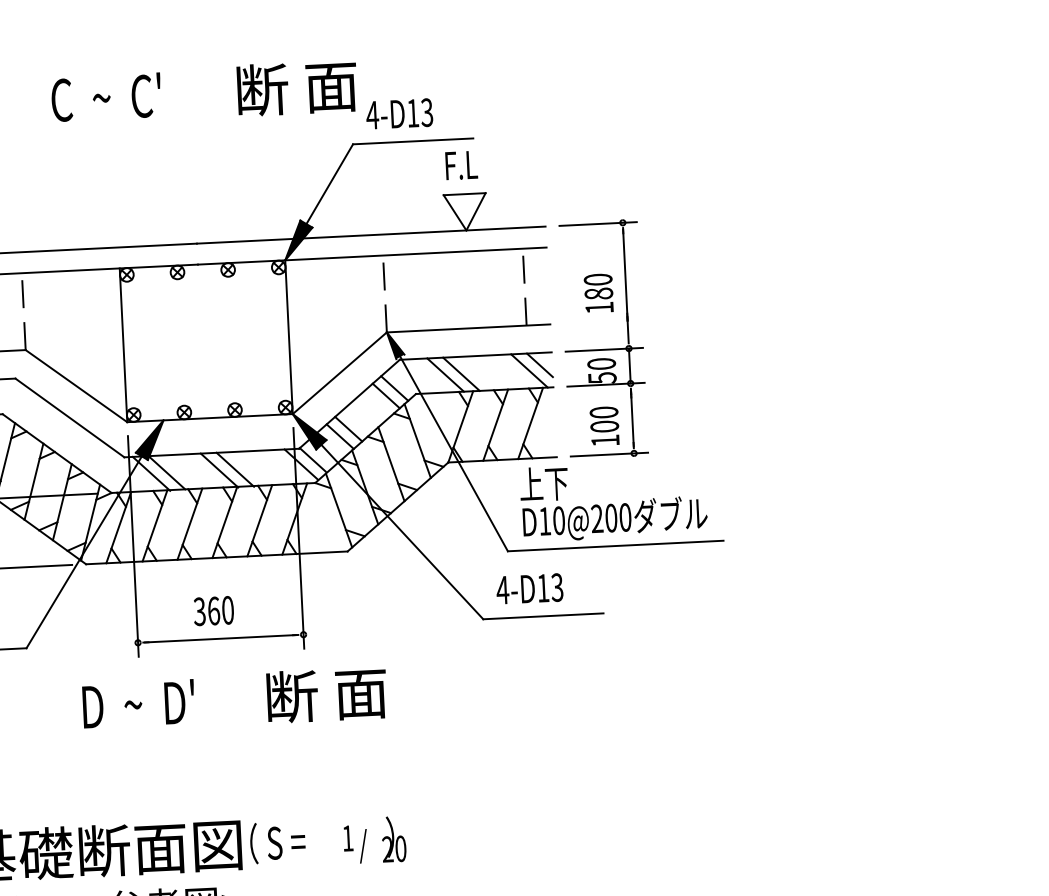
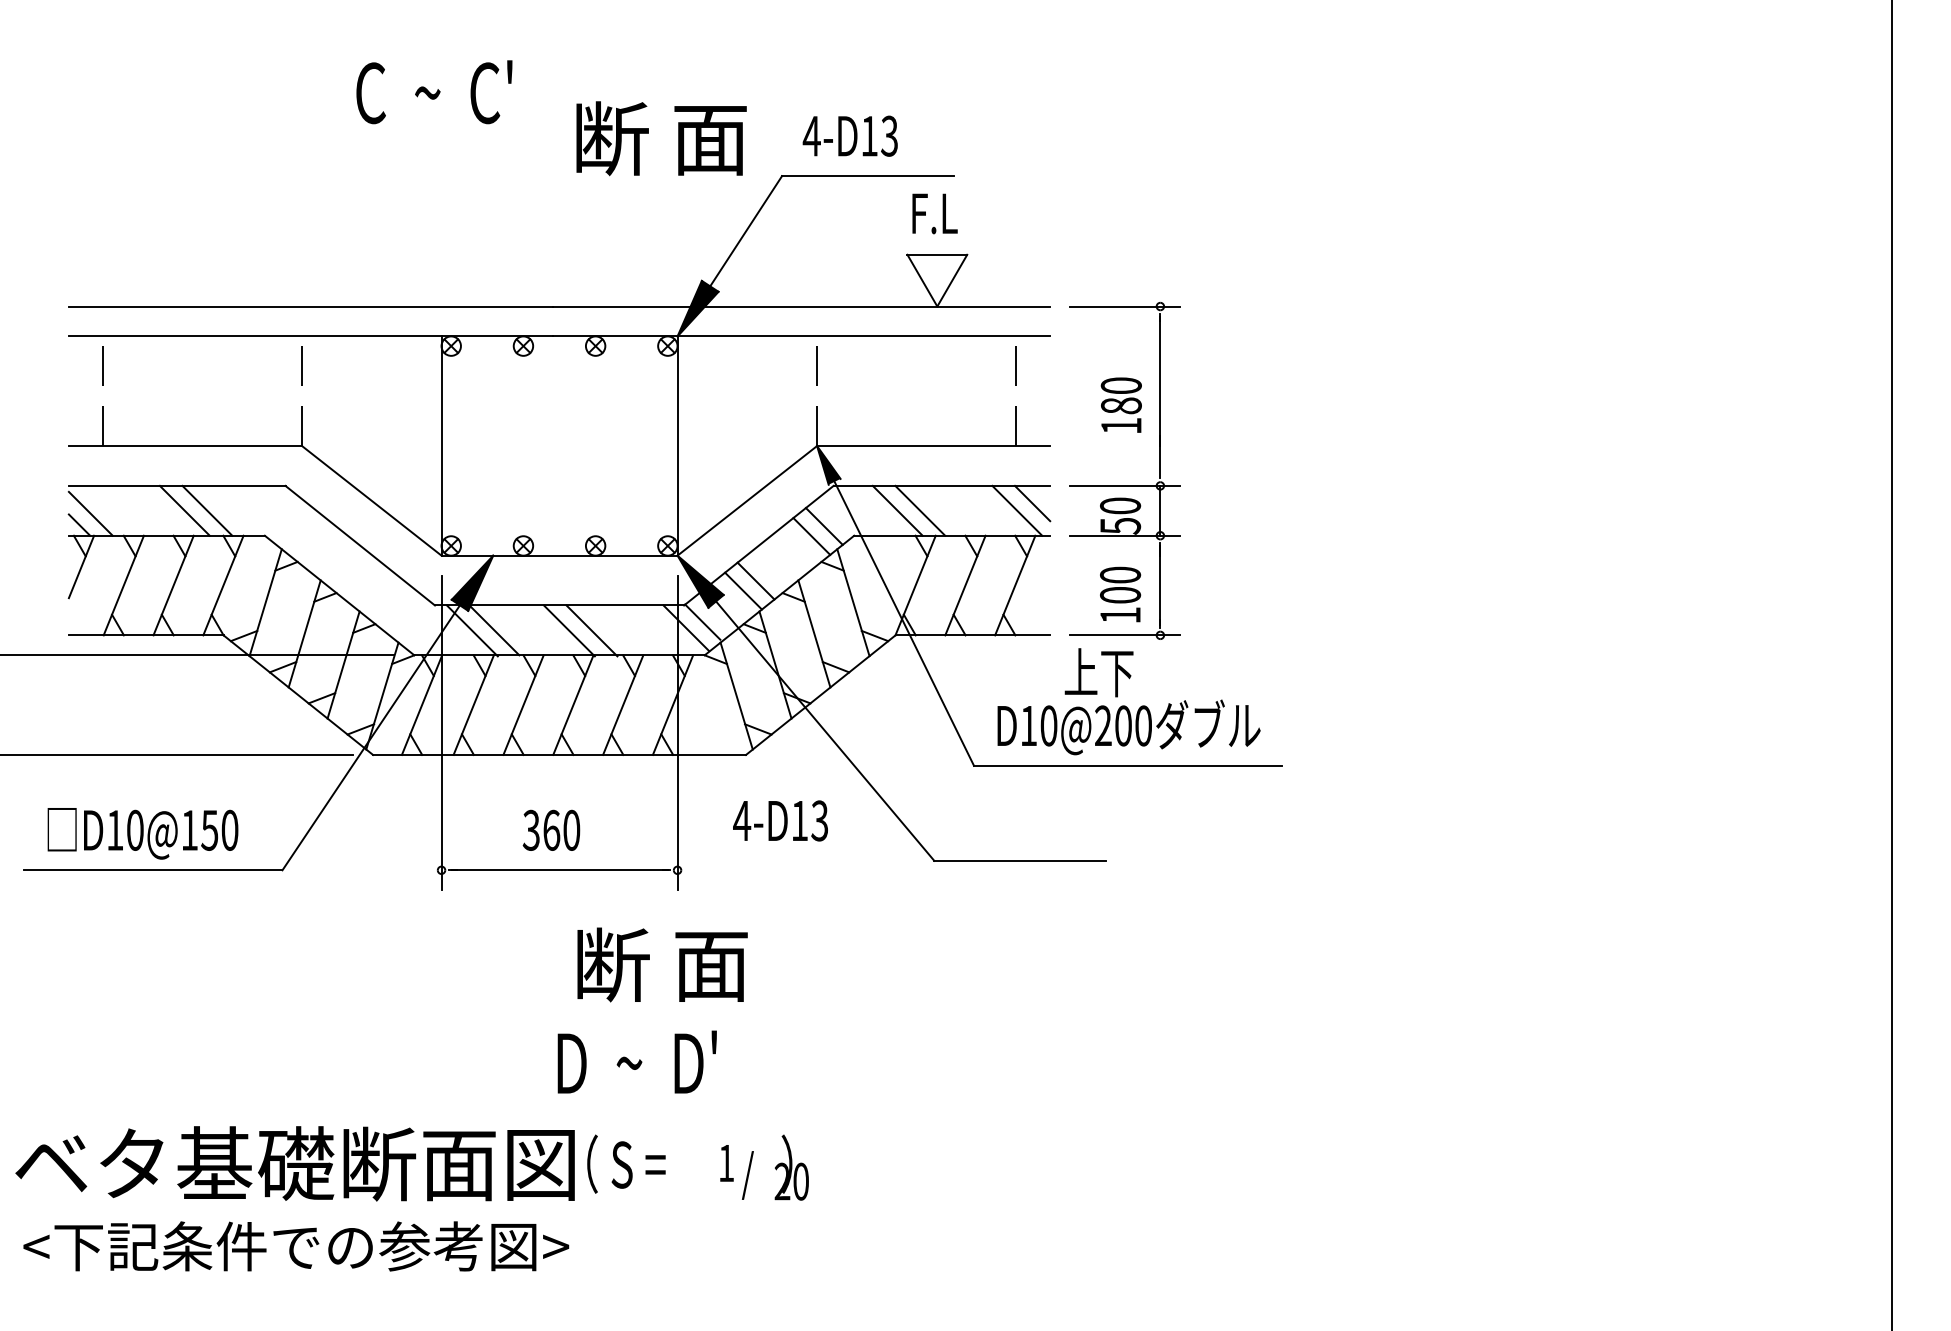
text: (297, 88) -> (661, 138), moved
text: (543, 483) -> (1098, 672), moved
text: (529, 588) -> (780, 820), moved
text: (326, 694) -> (662, 964), moved
text: (138, 703) -> (636, 1061), moved

